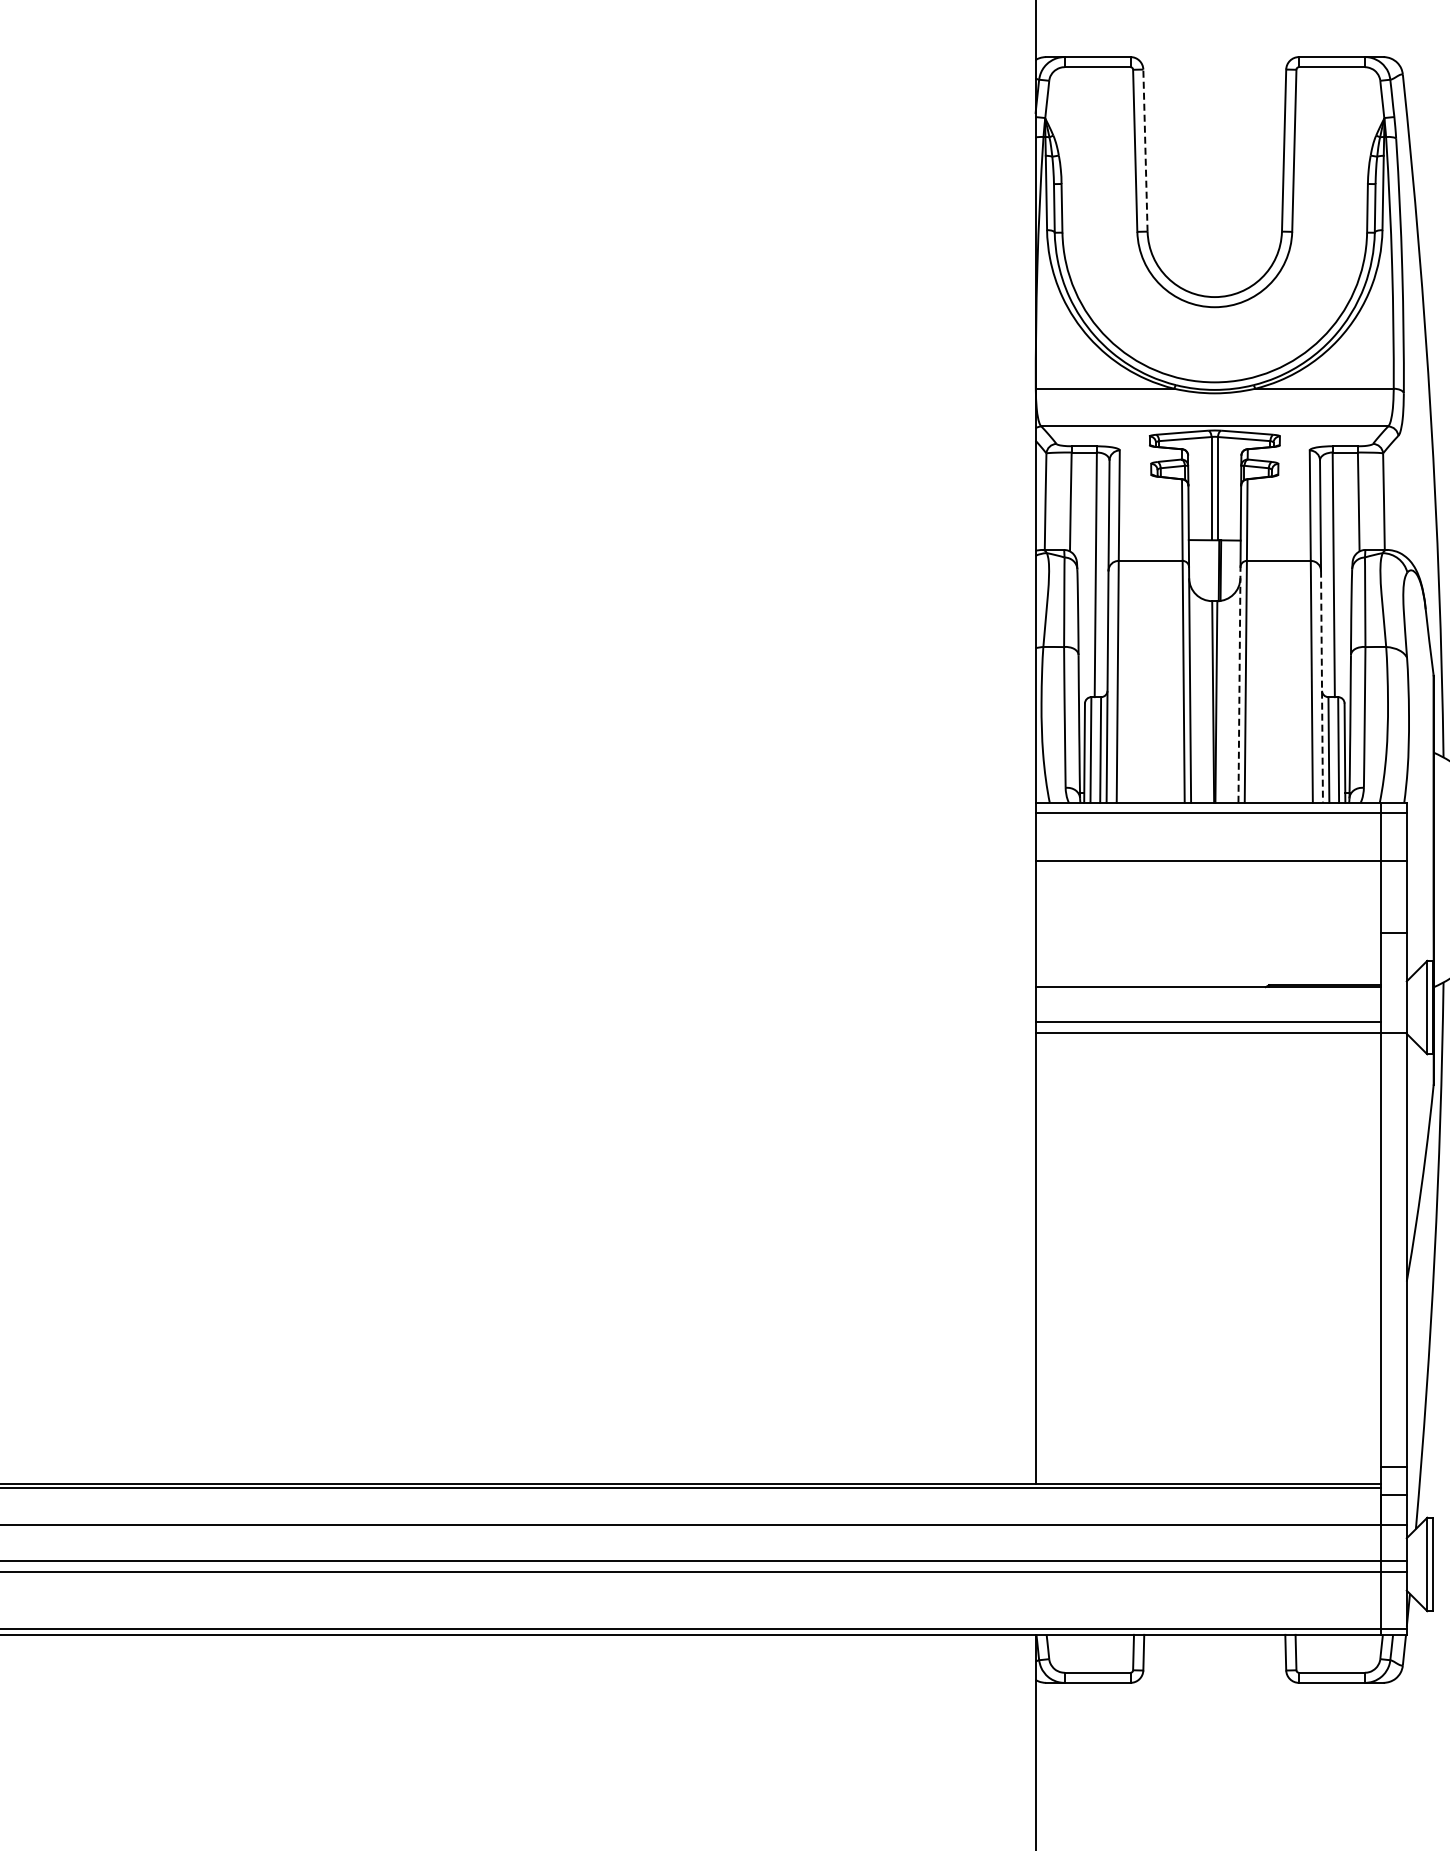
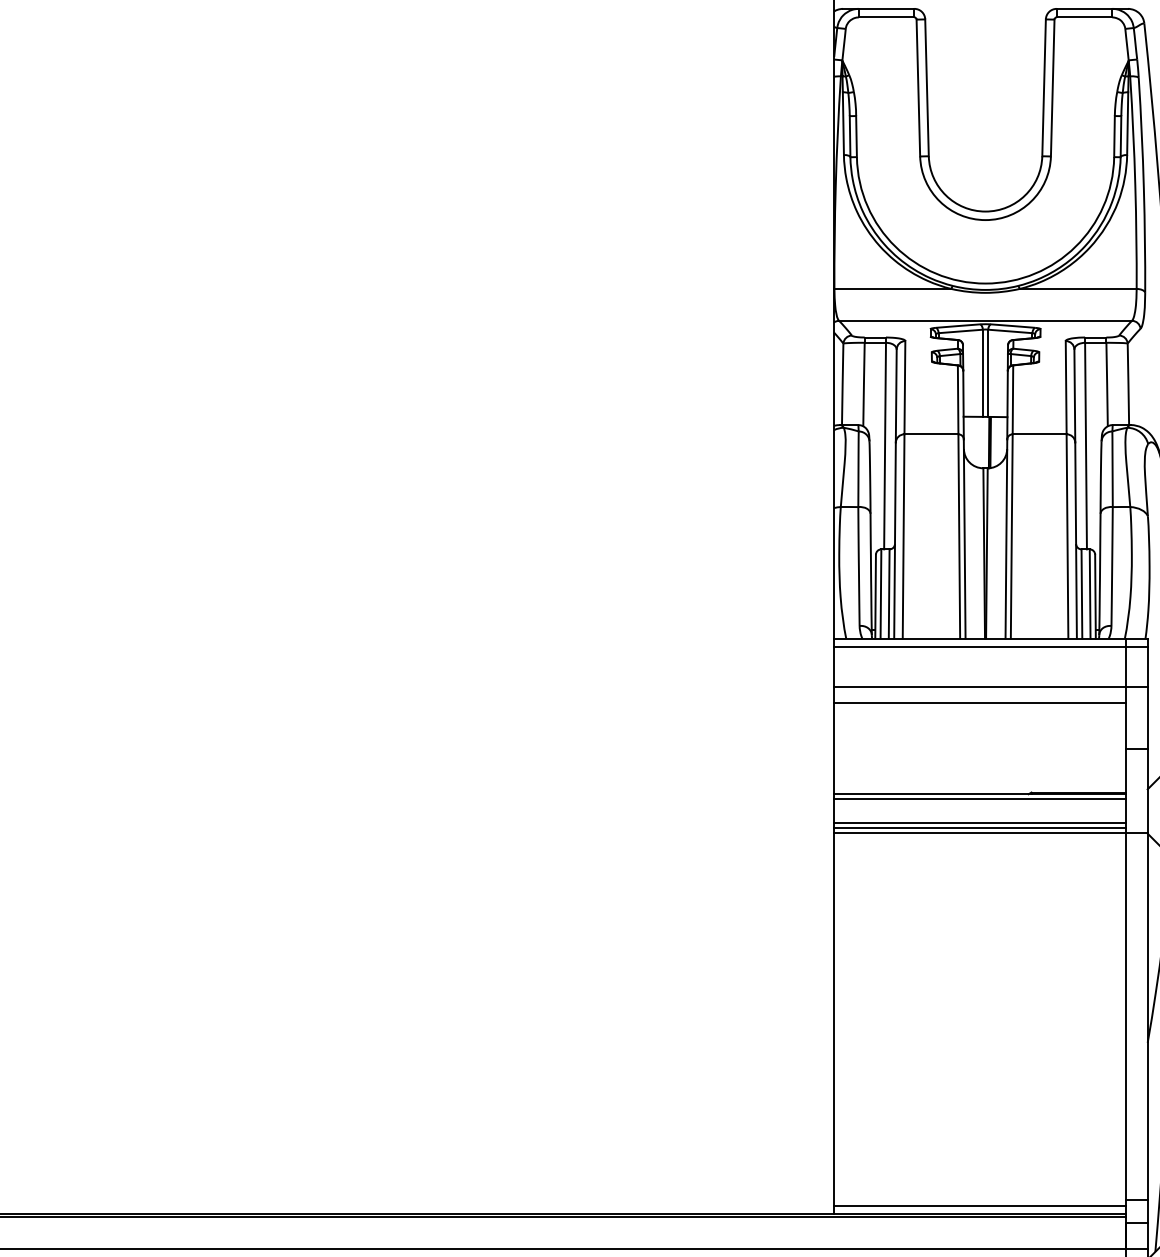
line: (1145, 150) -> (927, 87), dashed -> solid
line: (1239, 684) -> (1006, 538), dashed -> solid
line: (1322, 687) -> (1076, 541), dashed -> solid
line: (1208, 879) -> (980, 703), added
line: (1208, 992) -> (980, 798), added
line: (1208, 1026) -> (980, 827), added
line: (1208, 1475) -> (980, 1206), added

